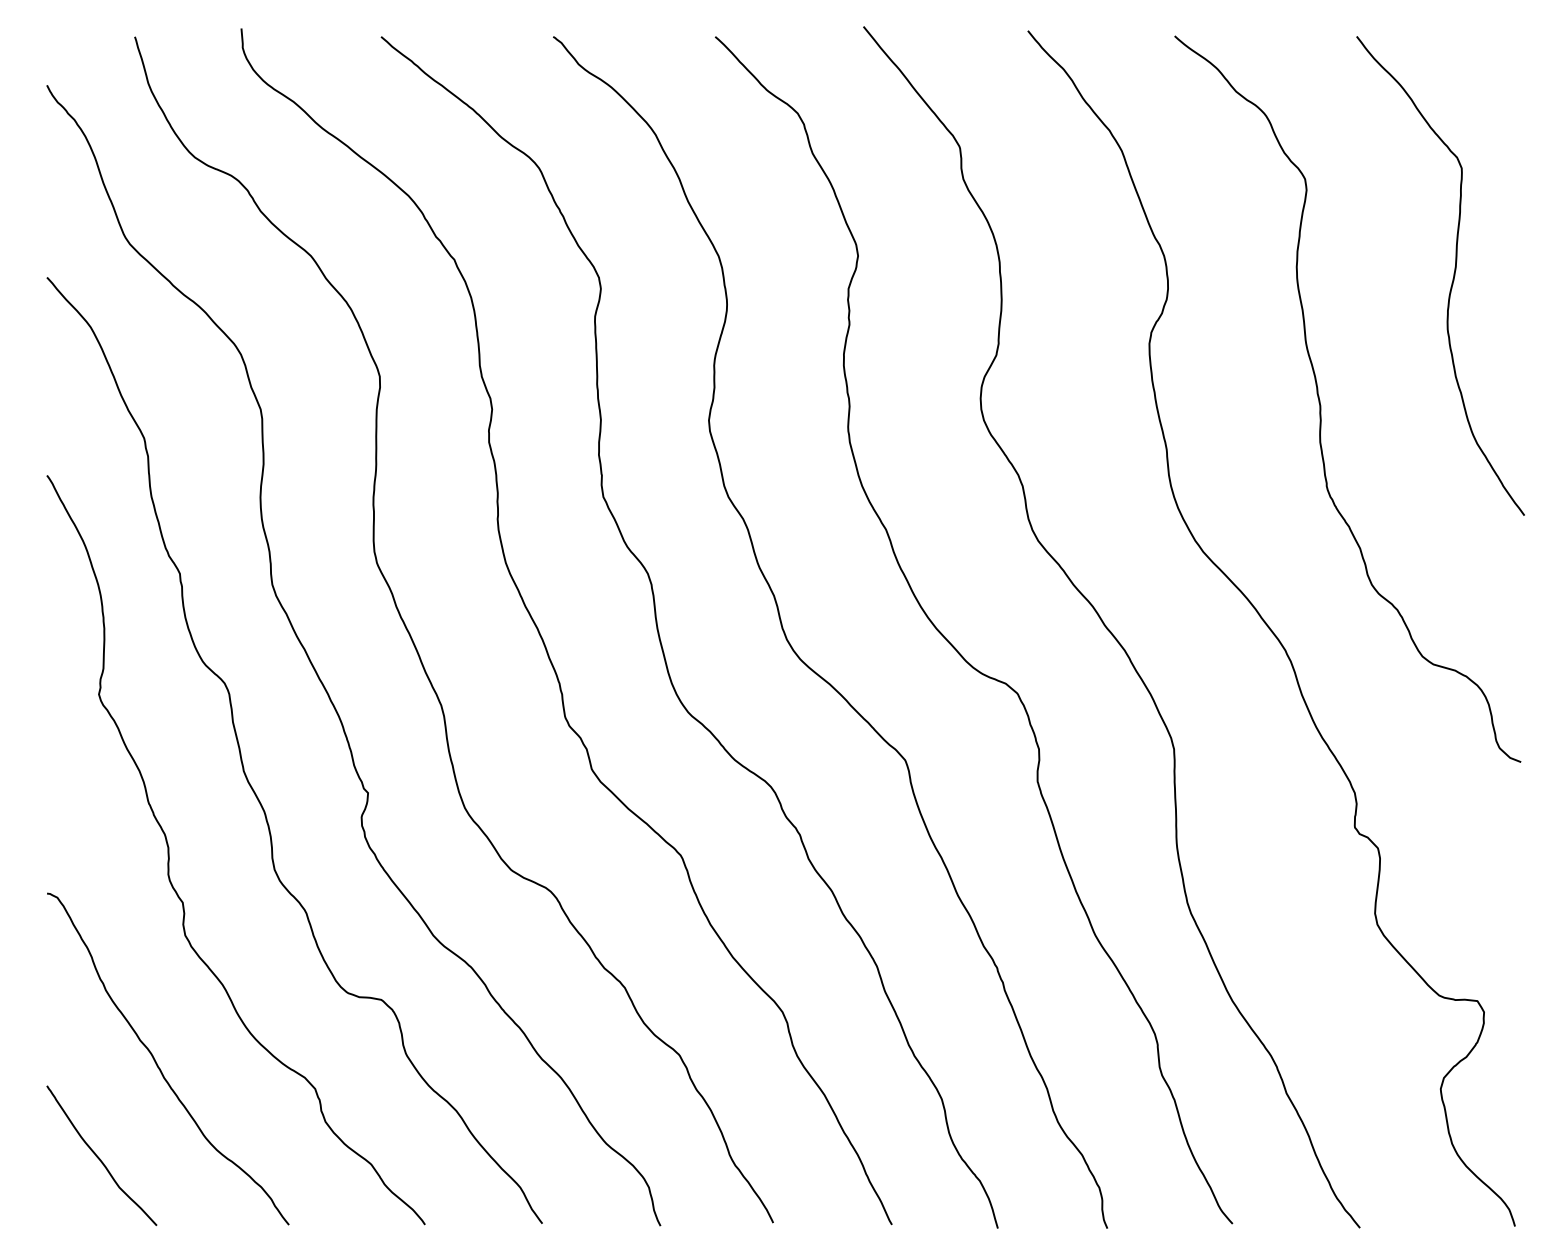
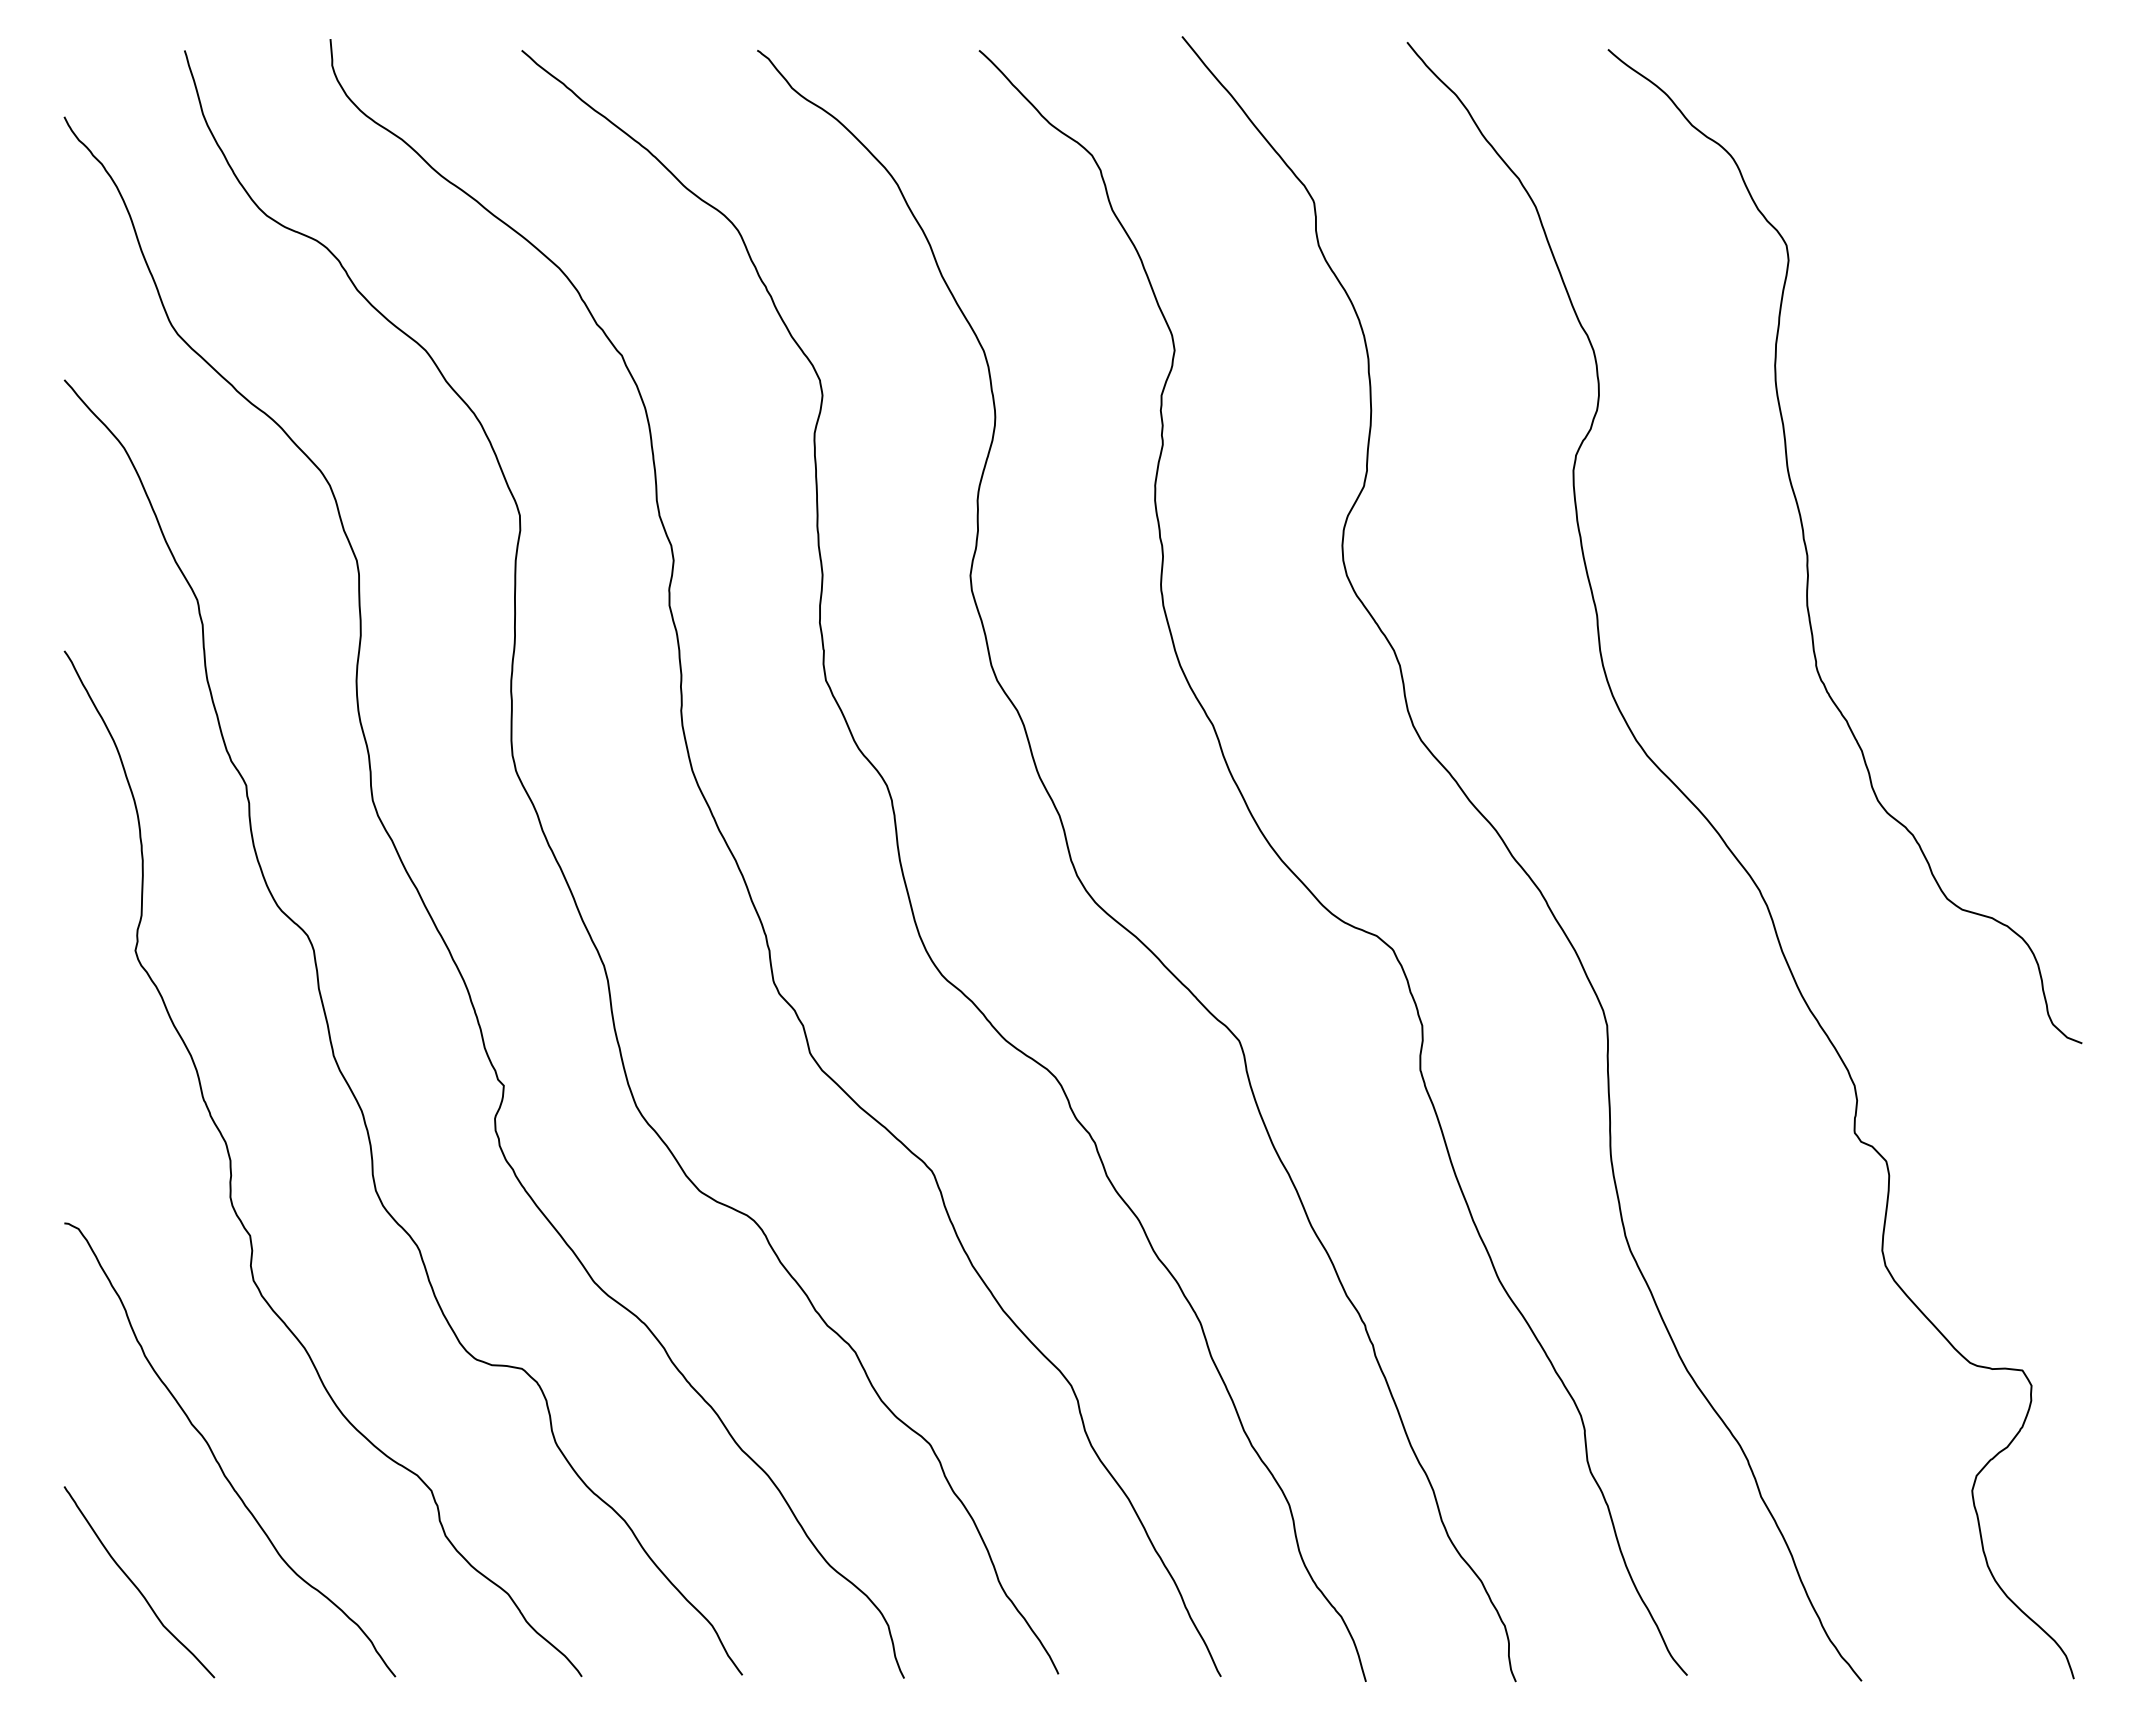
curve: (1453, 275) -> (1989, 377), removed

